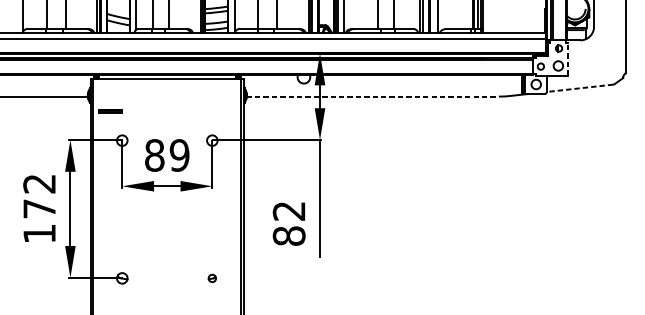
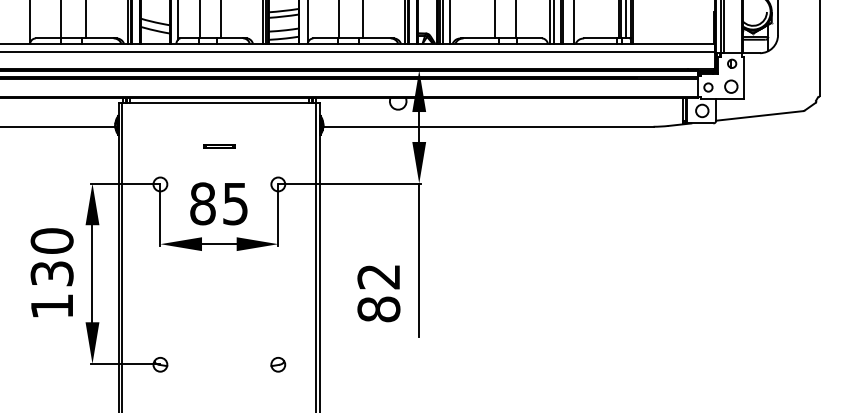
line: (567, 58) -> (743, 77), dashed -> solid
line: (579, 87) -> (759, 115), dashed -> solid
line: (372, 96) -> (488, 126), dashed -> solid
line: (110, 110) -> (219, 145), moved
text: (179, 155) -> (235, 203), 89 -> 85
text: (39, 196) -> (51, 257), 172 -> 130
part: (212, 278) -> (278, 364), size x1.43

